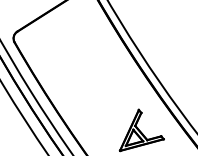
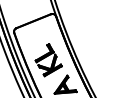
part: (94, 85) -> (48, 60), added

